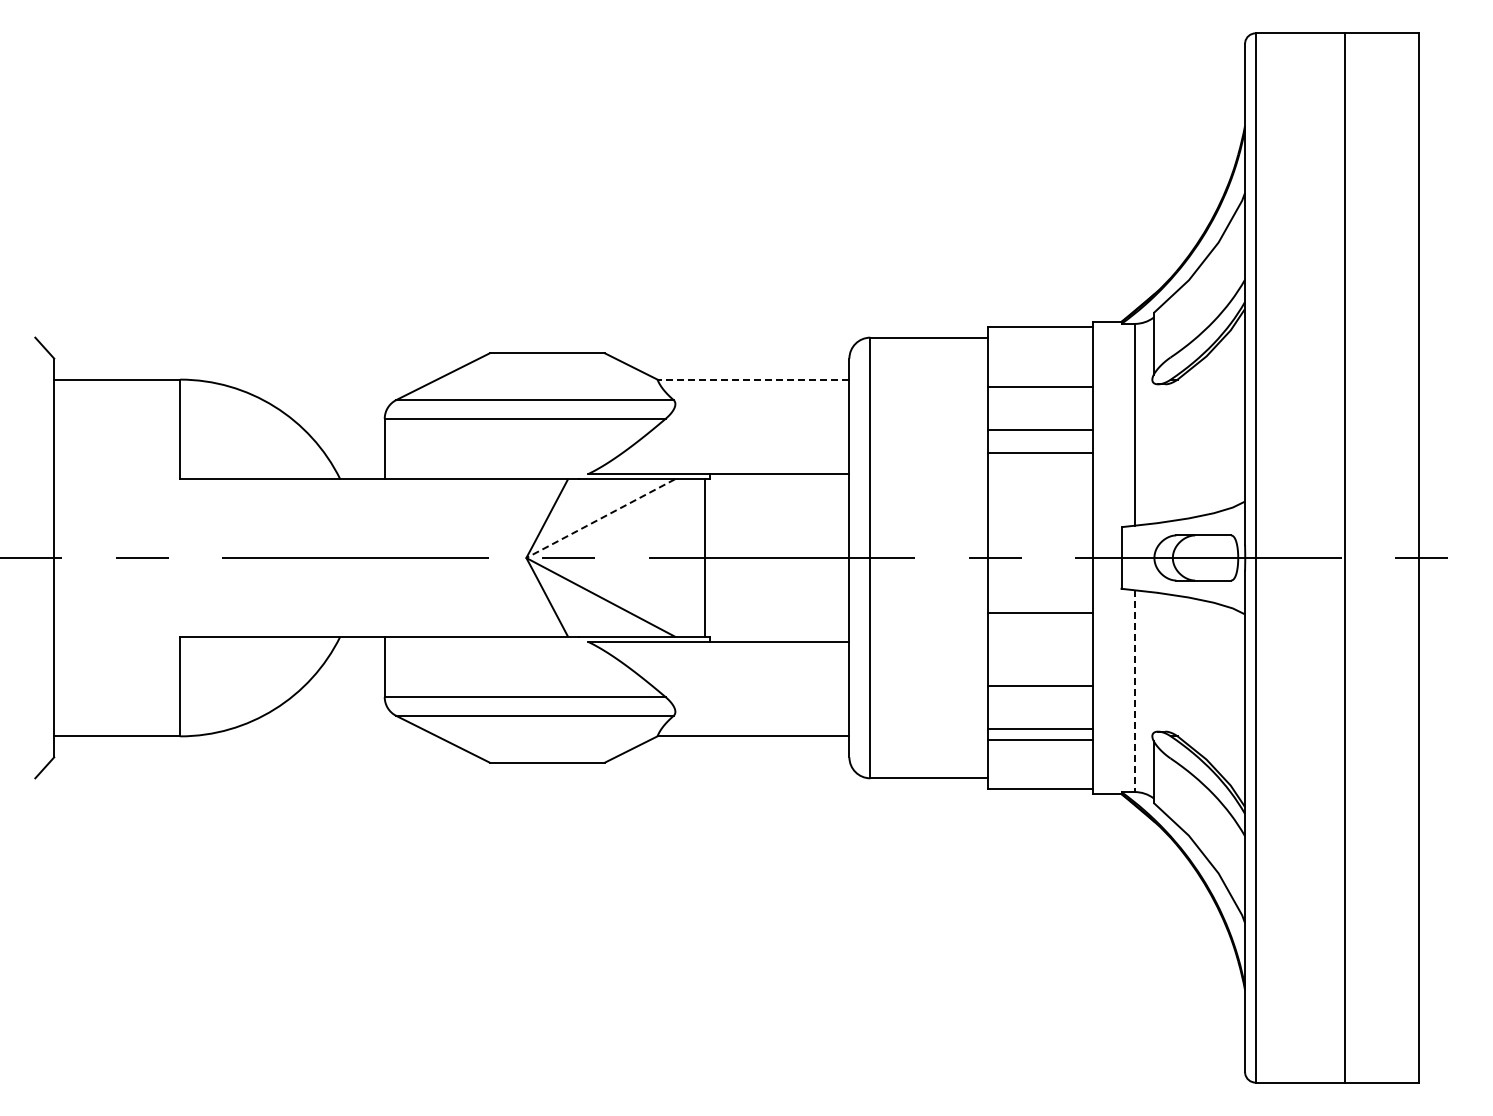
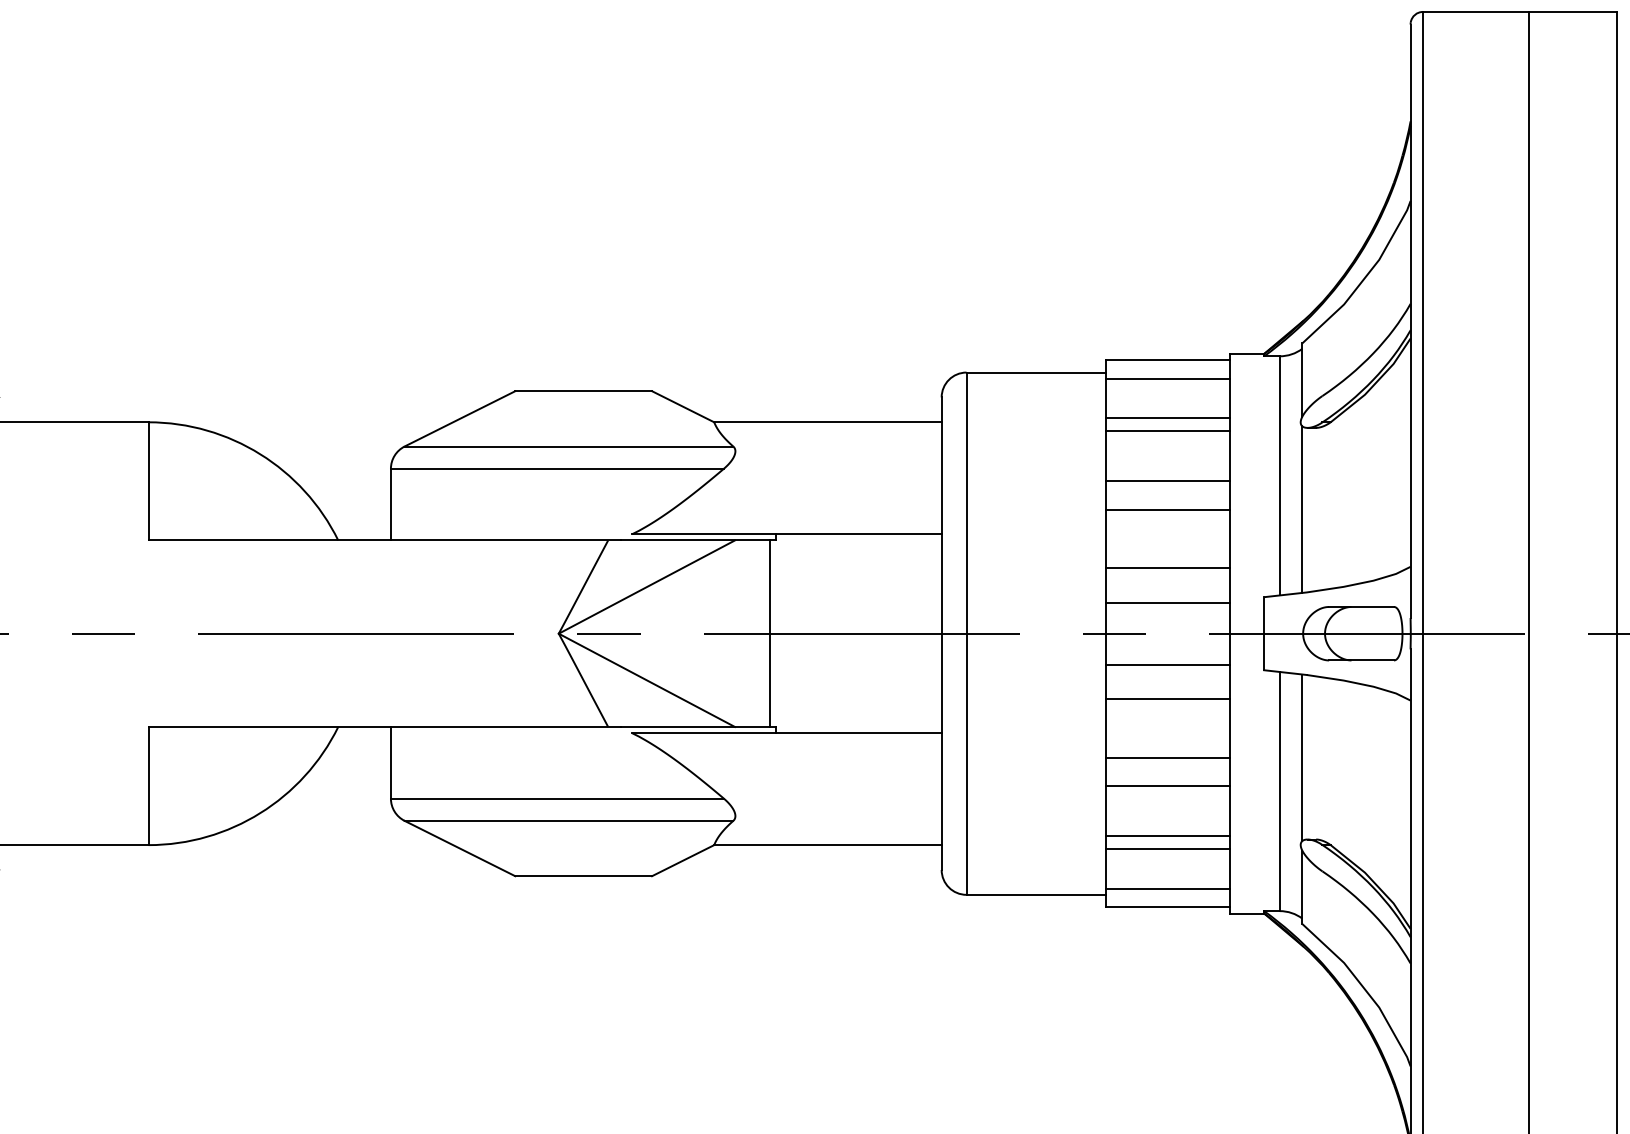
line: (1040, 342) -> (1168, 378), added
line: (1040, 376) -> (1168, 418), added
line: (753, 379) -> (827, 422), dashed -> solid
line: (1153, 452) -> (1302, 508), added
line: (1040, 502) -> (1168, 567), added
line: (600, 518) -> (646, 586), dashed -> solid
line: (1040, 531) -> (1168, 602), added
line: (1040, 584) -> (1168, 665), added
line: (1040, 662) -> (1168, 757), added
line: (1153, 662) -> (1302, 757), added
line: (1134, 691) -> (1279, 791), dashed -> solid
line: (1040, 773) -> (1168, 889), added

